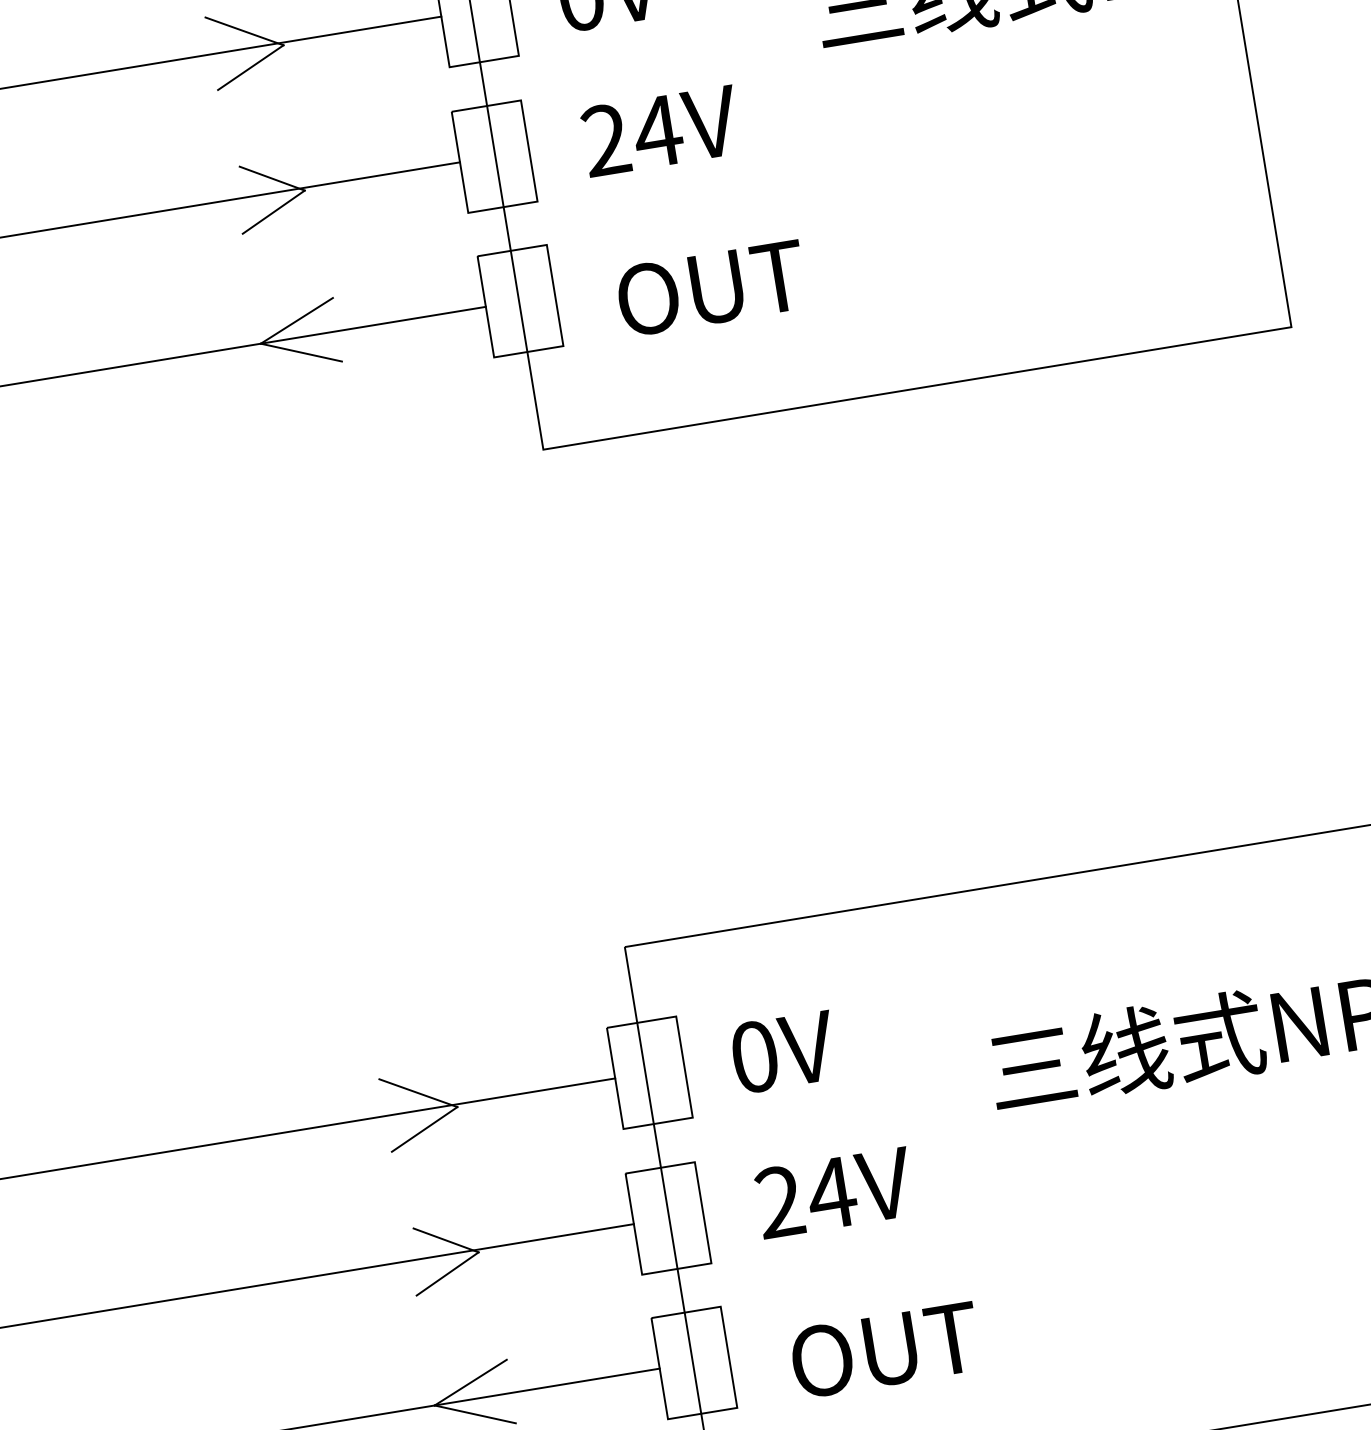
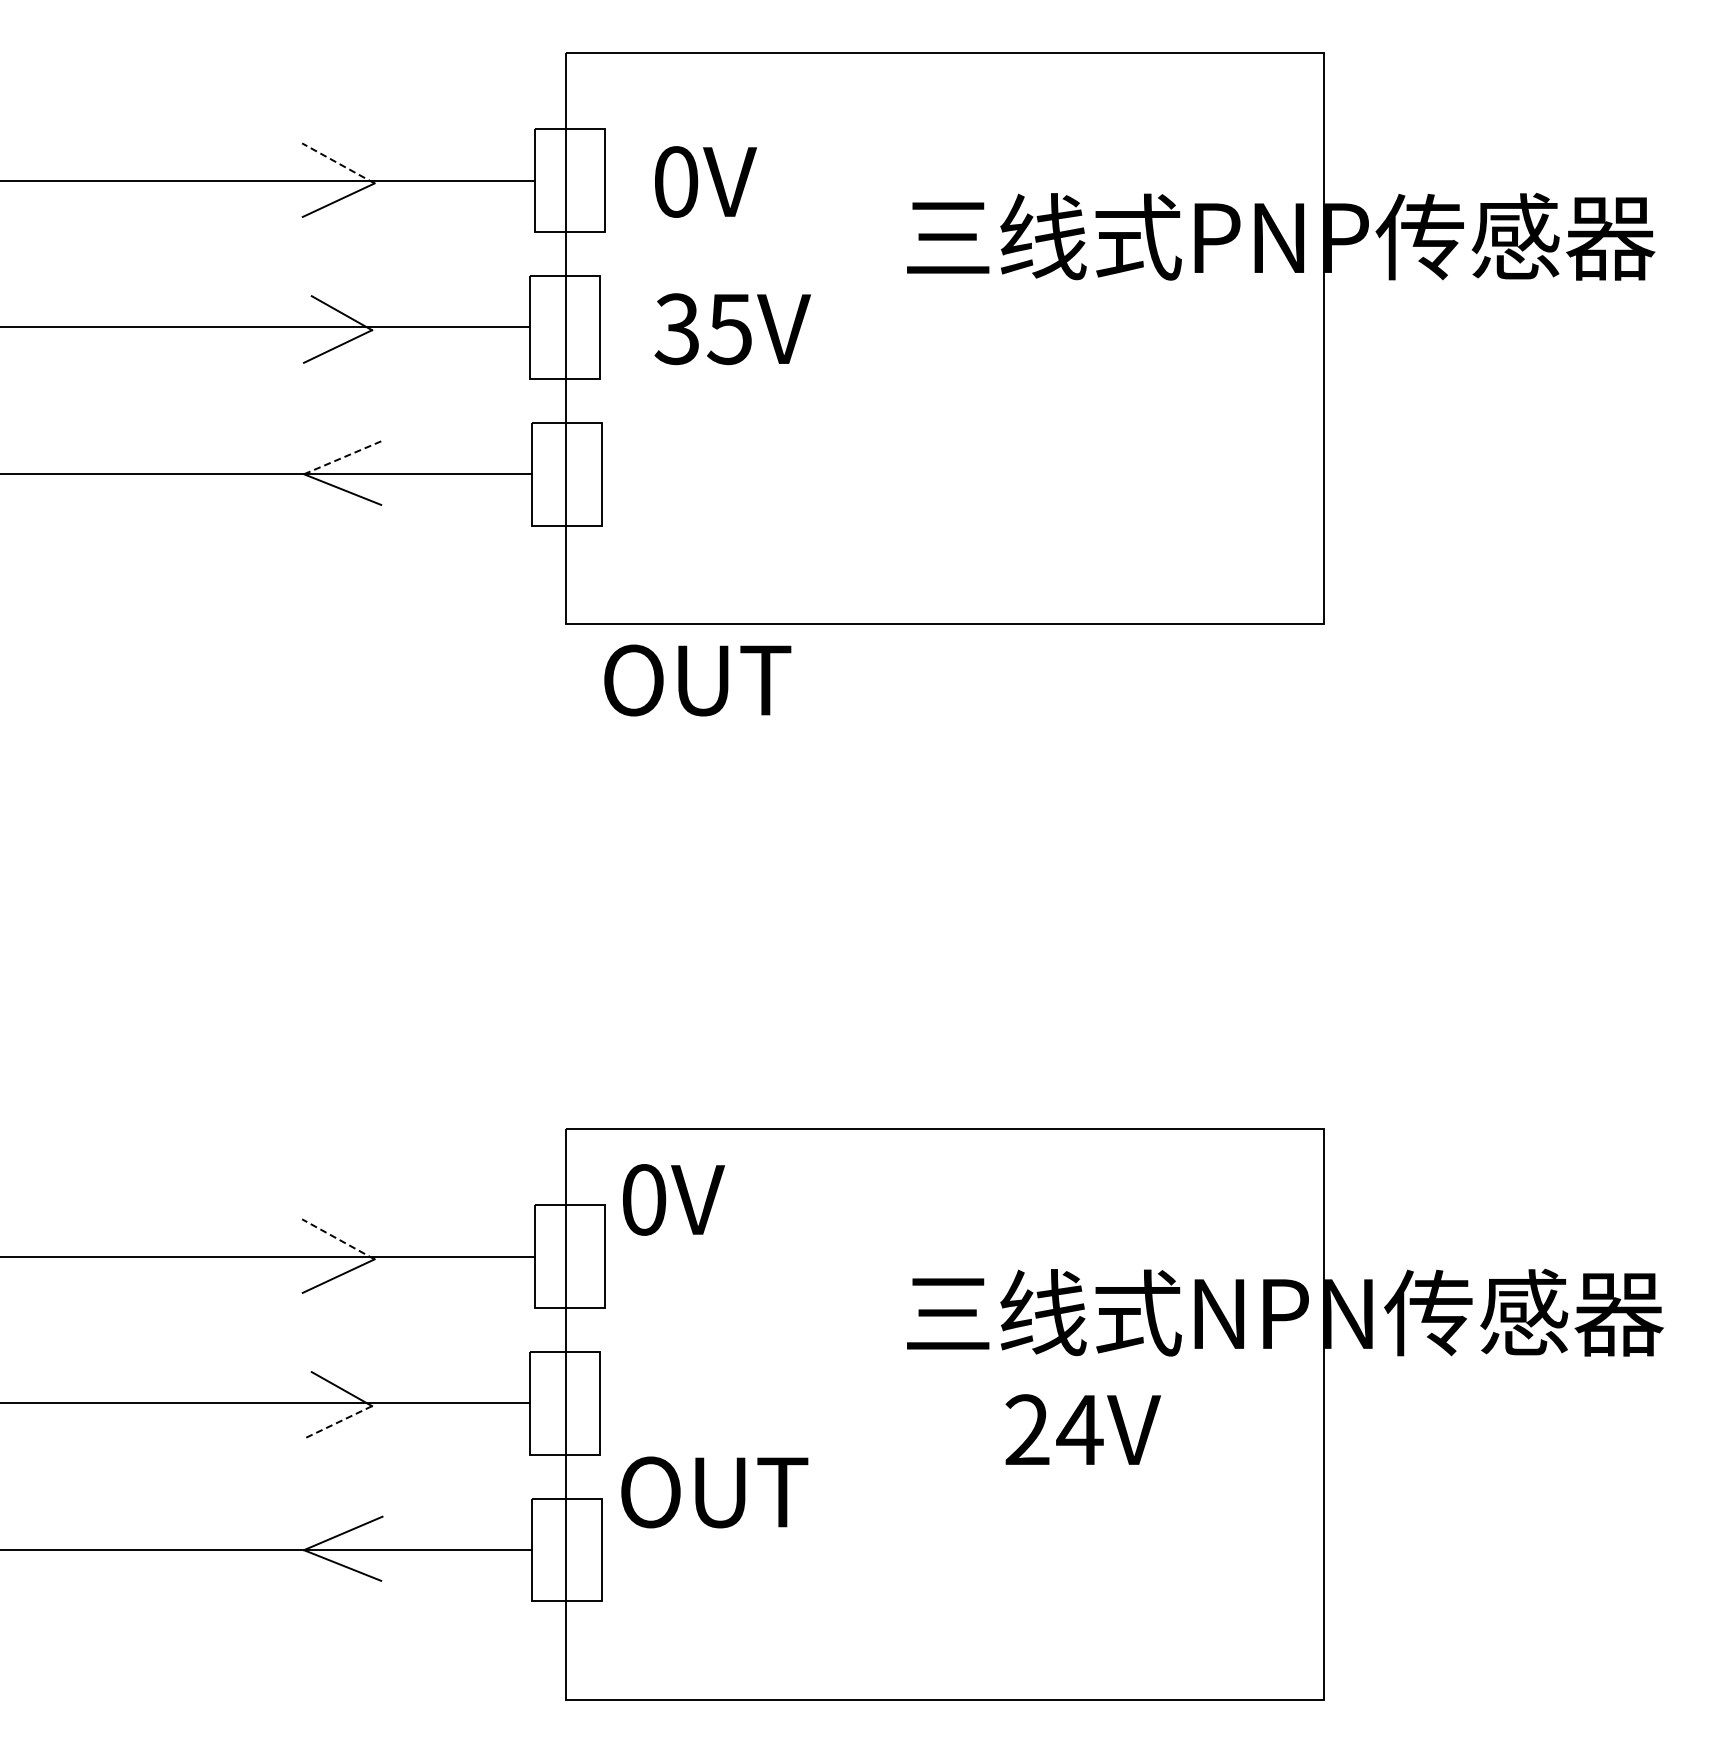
line: (243, 31) -> (337, 163), solid -> dashed
text: (631, 136) -> (703, 329), 24V -> 35V
text: (711, 288) -> (697, 680), moved
line: (297, 320) -> (343, 457), solid -> dashed
text: (783, 1051) -> (673, 1199), moved
line: (417, 1093) -> (337, 1239), solid -> dashed
text: (834, 1192) -> (1082, 1429), moved
line: (448, 1273) -> (338, 1422), solid -> dashed
text: (885, 1350) -> (714, 1492), moved

